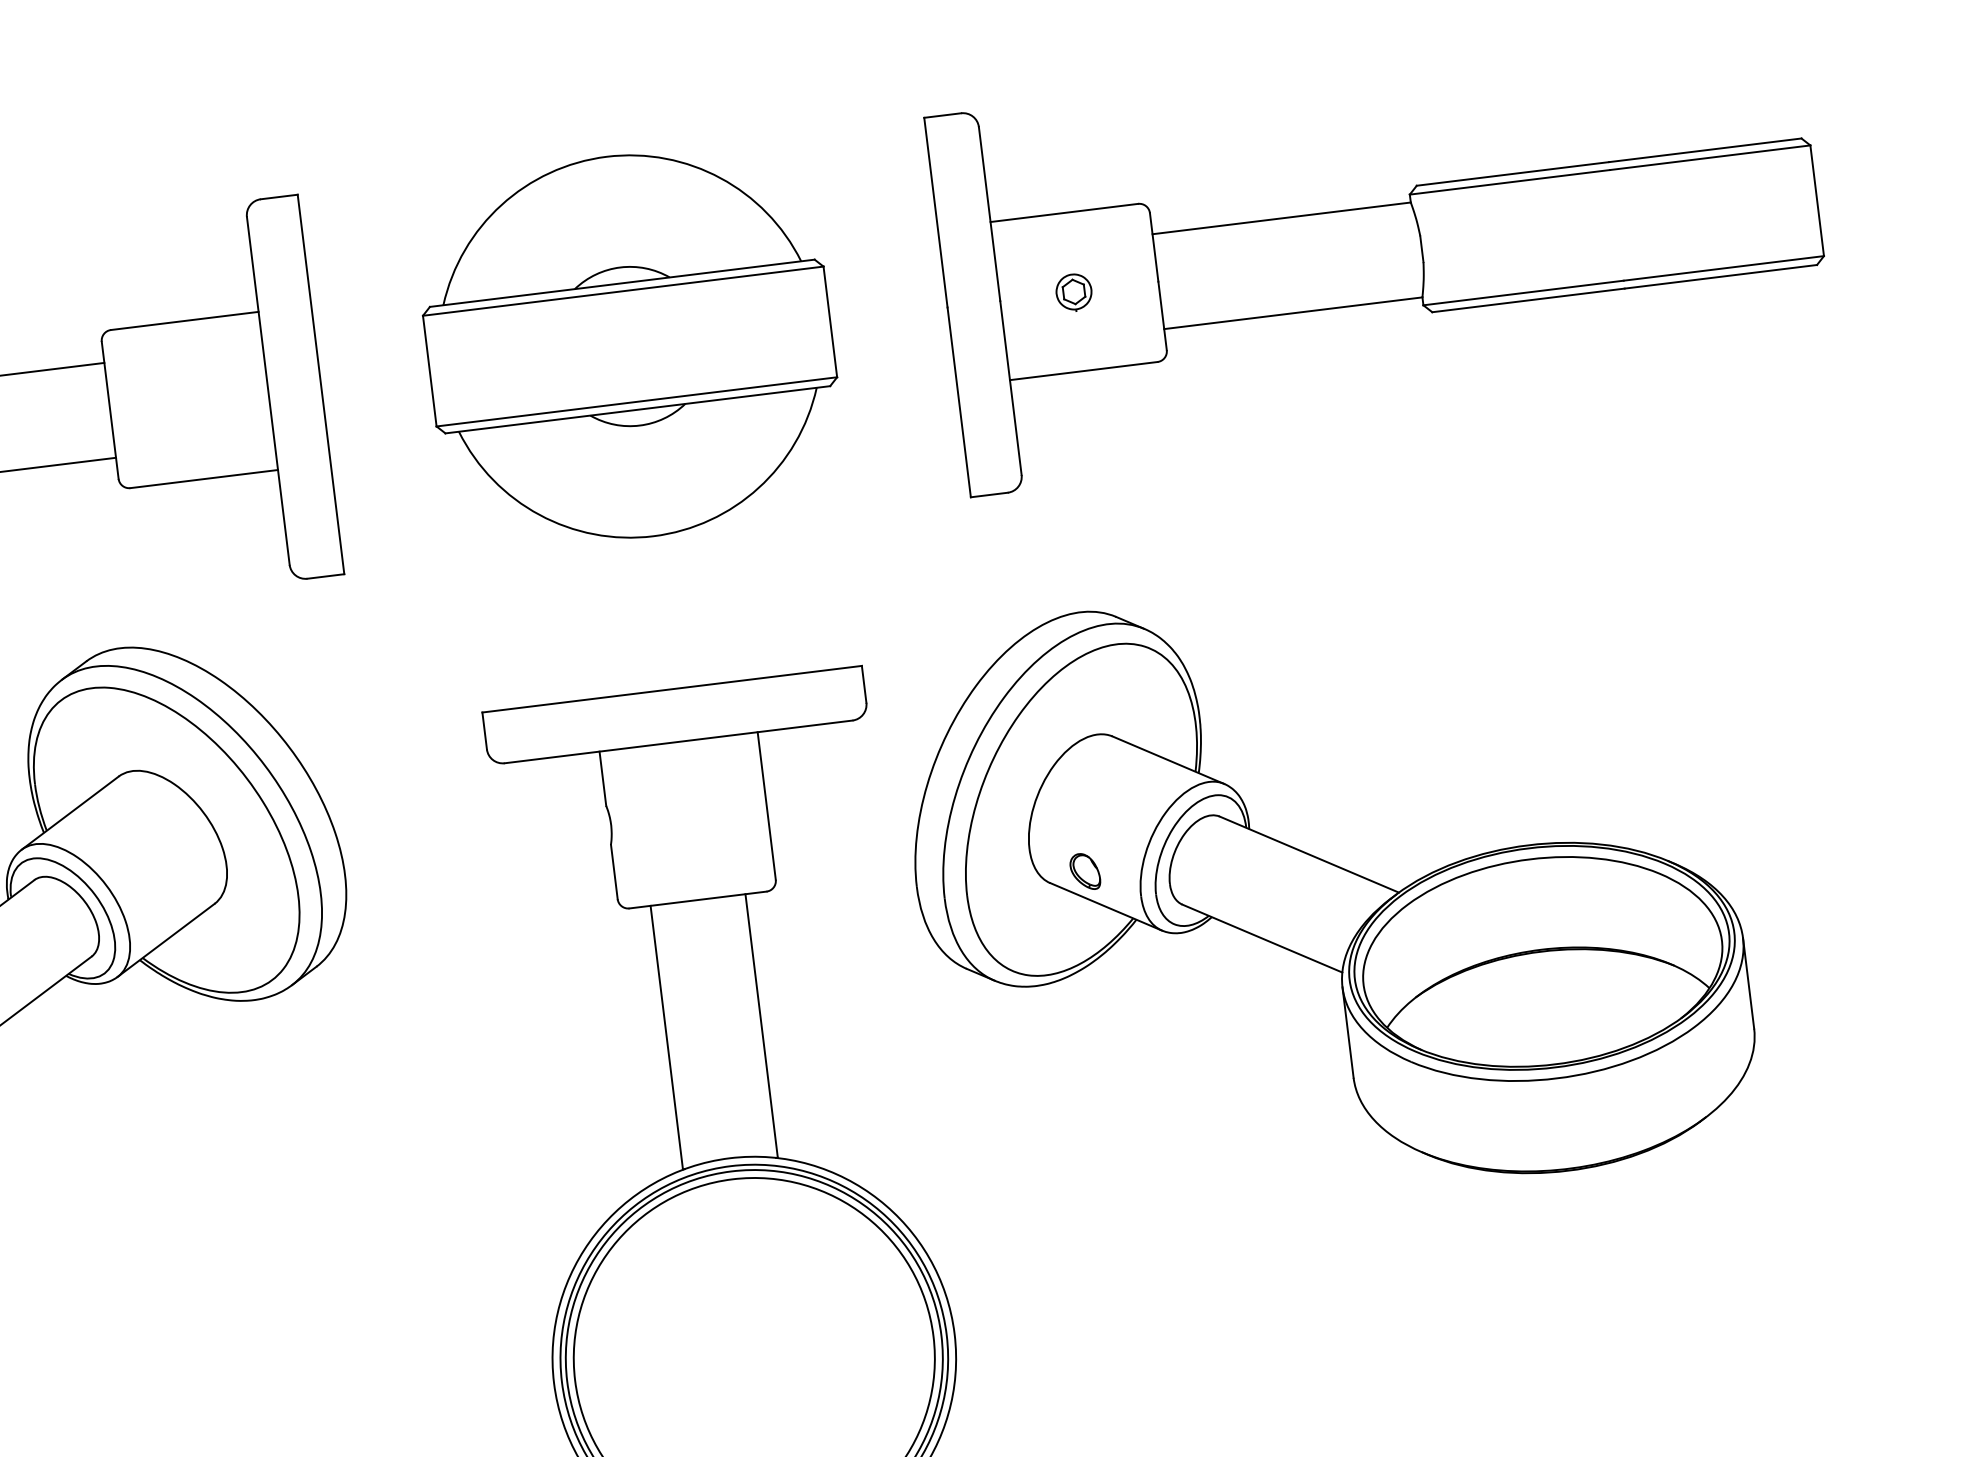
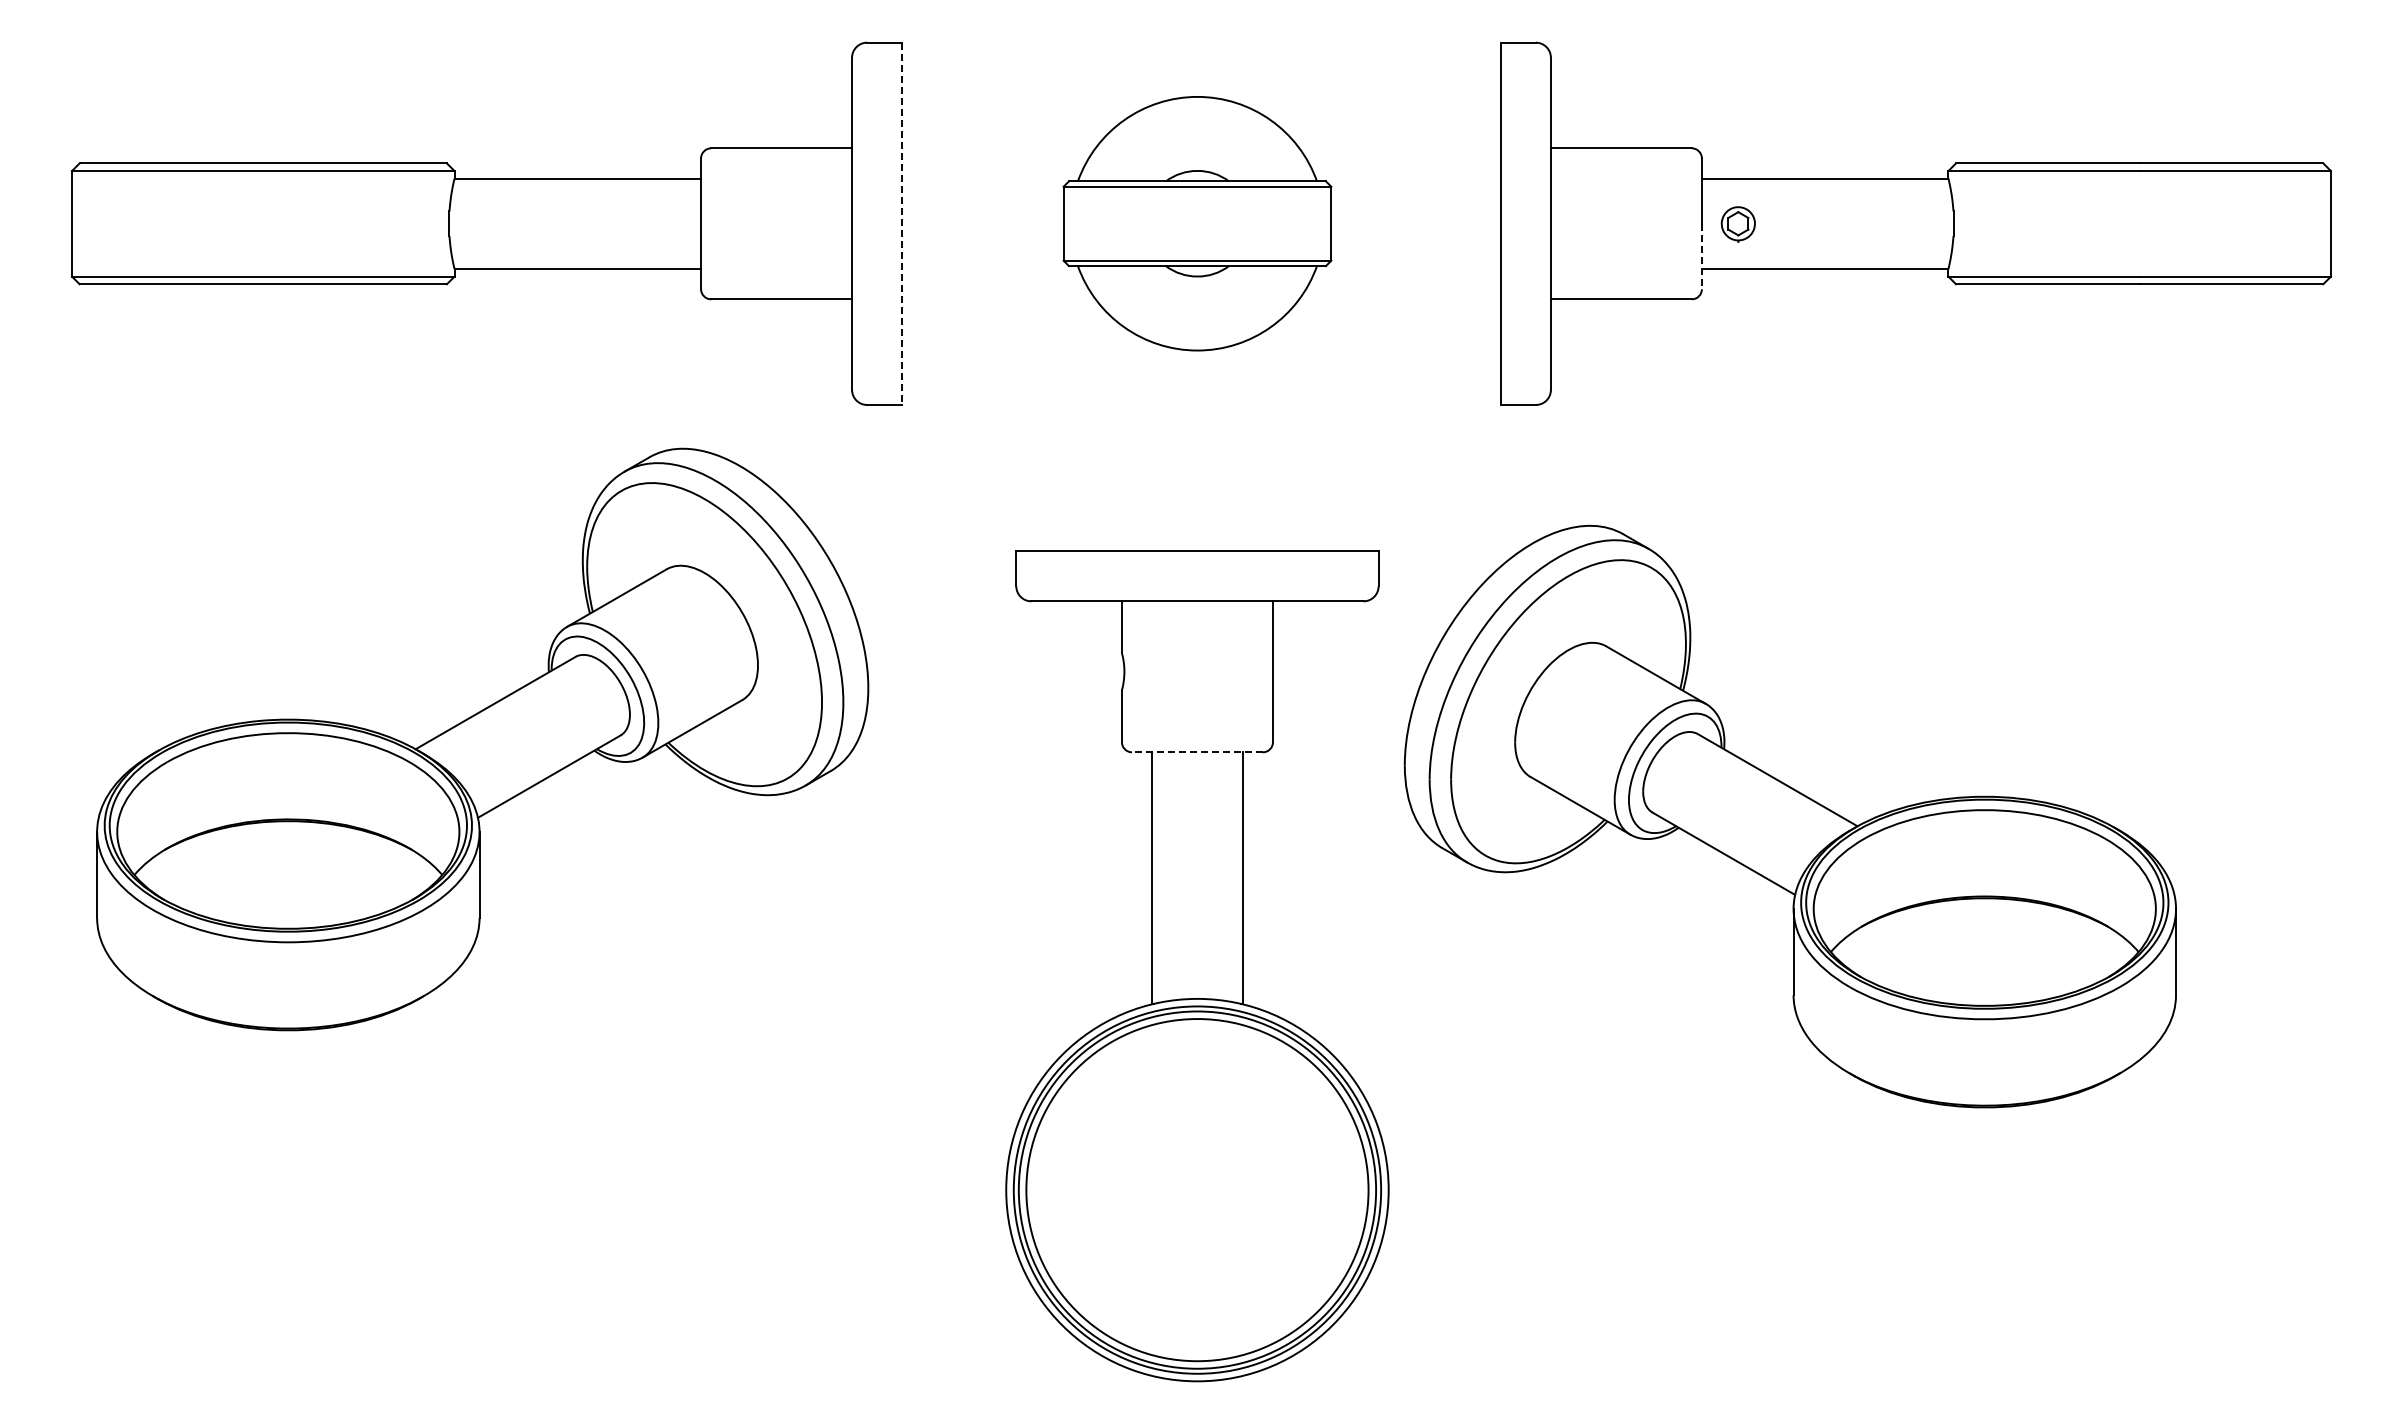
part: (1073, 292) -> (1737, 224), moved
line: (1162, 315) -> (1701, 256), solid -> dashed
part: (630, 346) -> (1197, 223), size x0.7
line: (321, 385) -> (902, 224), solid -> dashed
part: (1084, 871) -> (1564, 770), removed
line: (697, 900) -> (1196, 752), solid -> dashed

